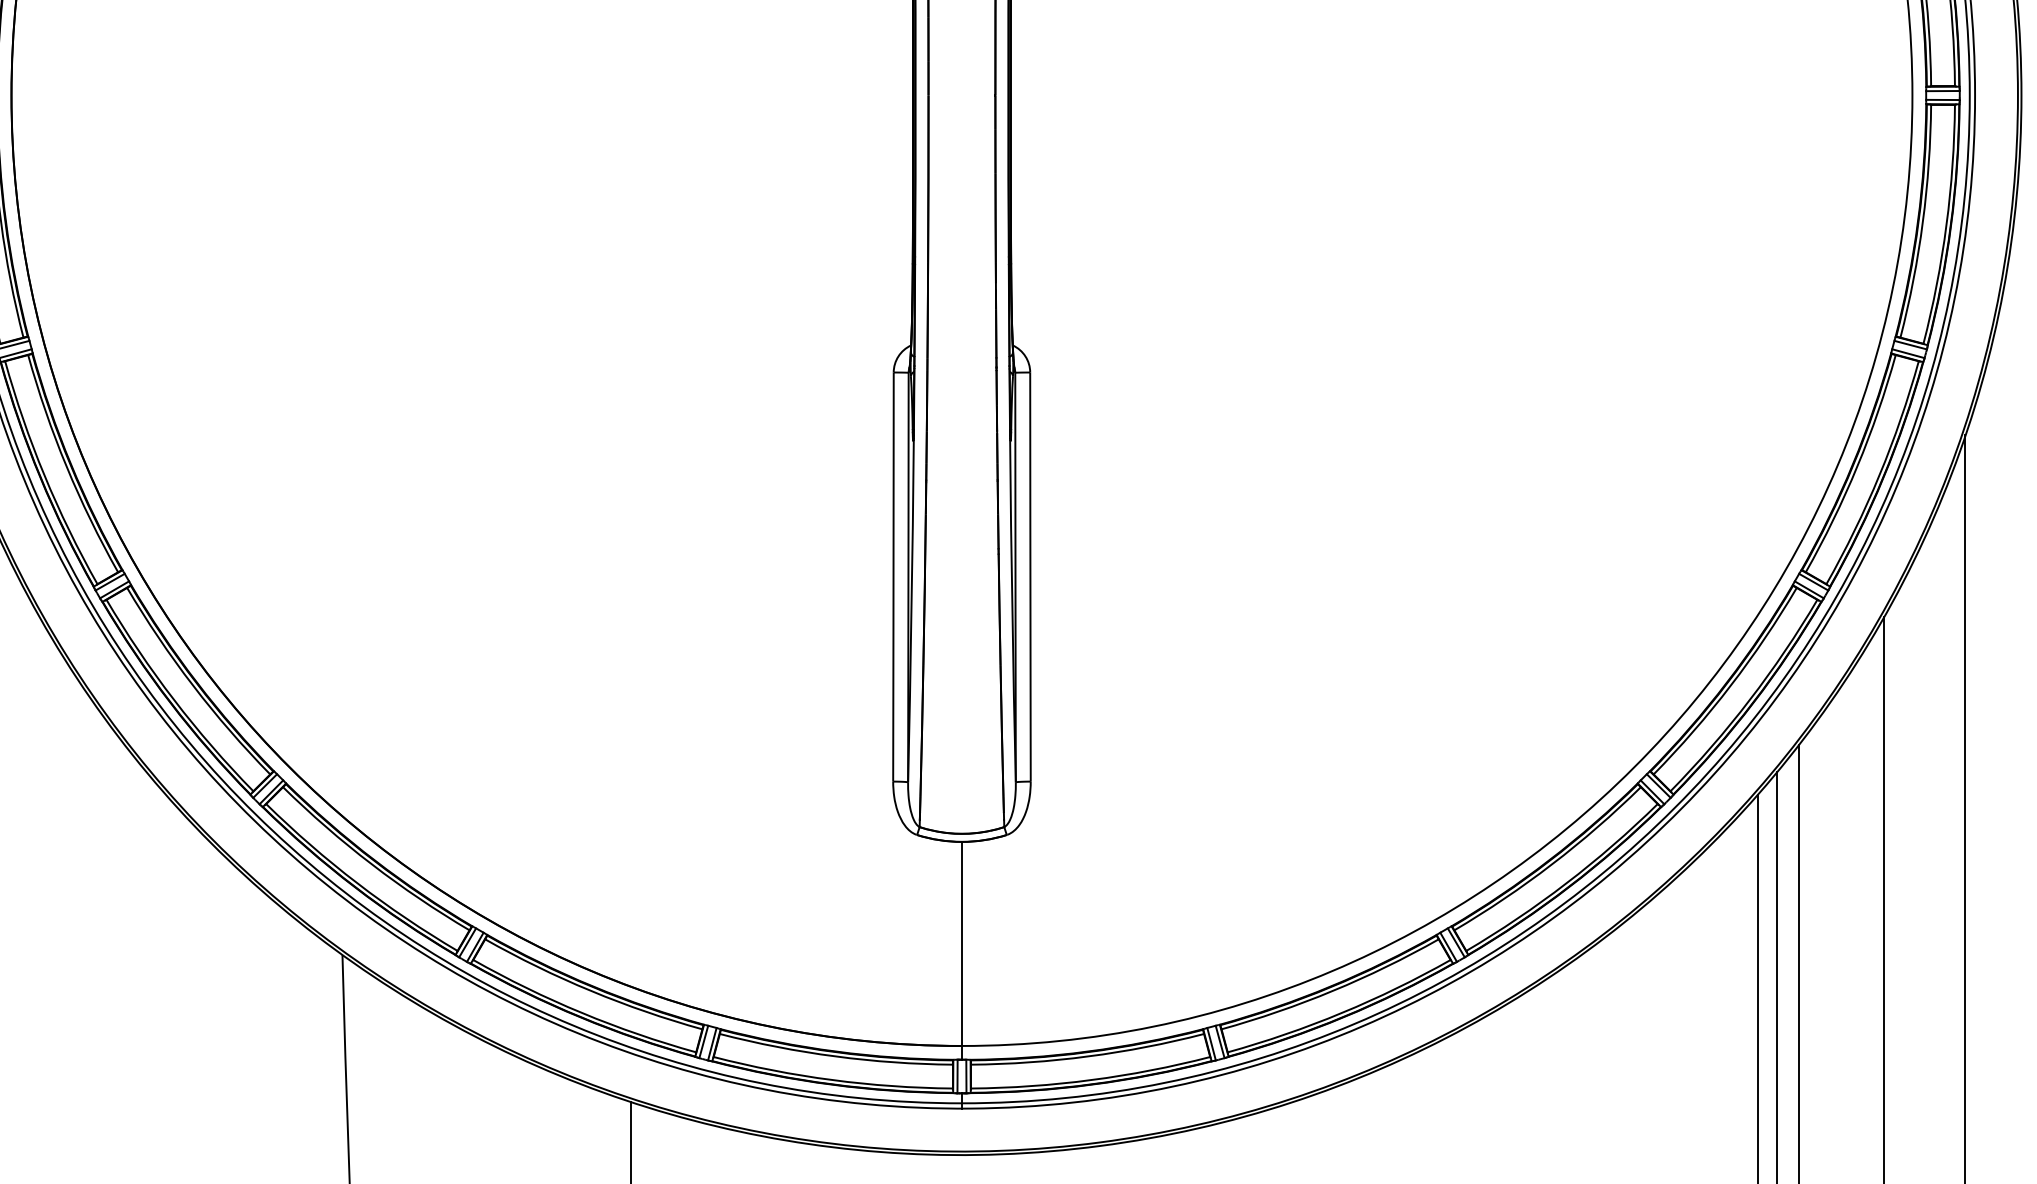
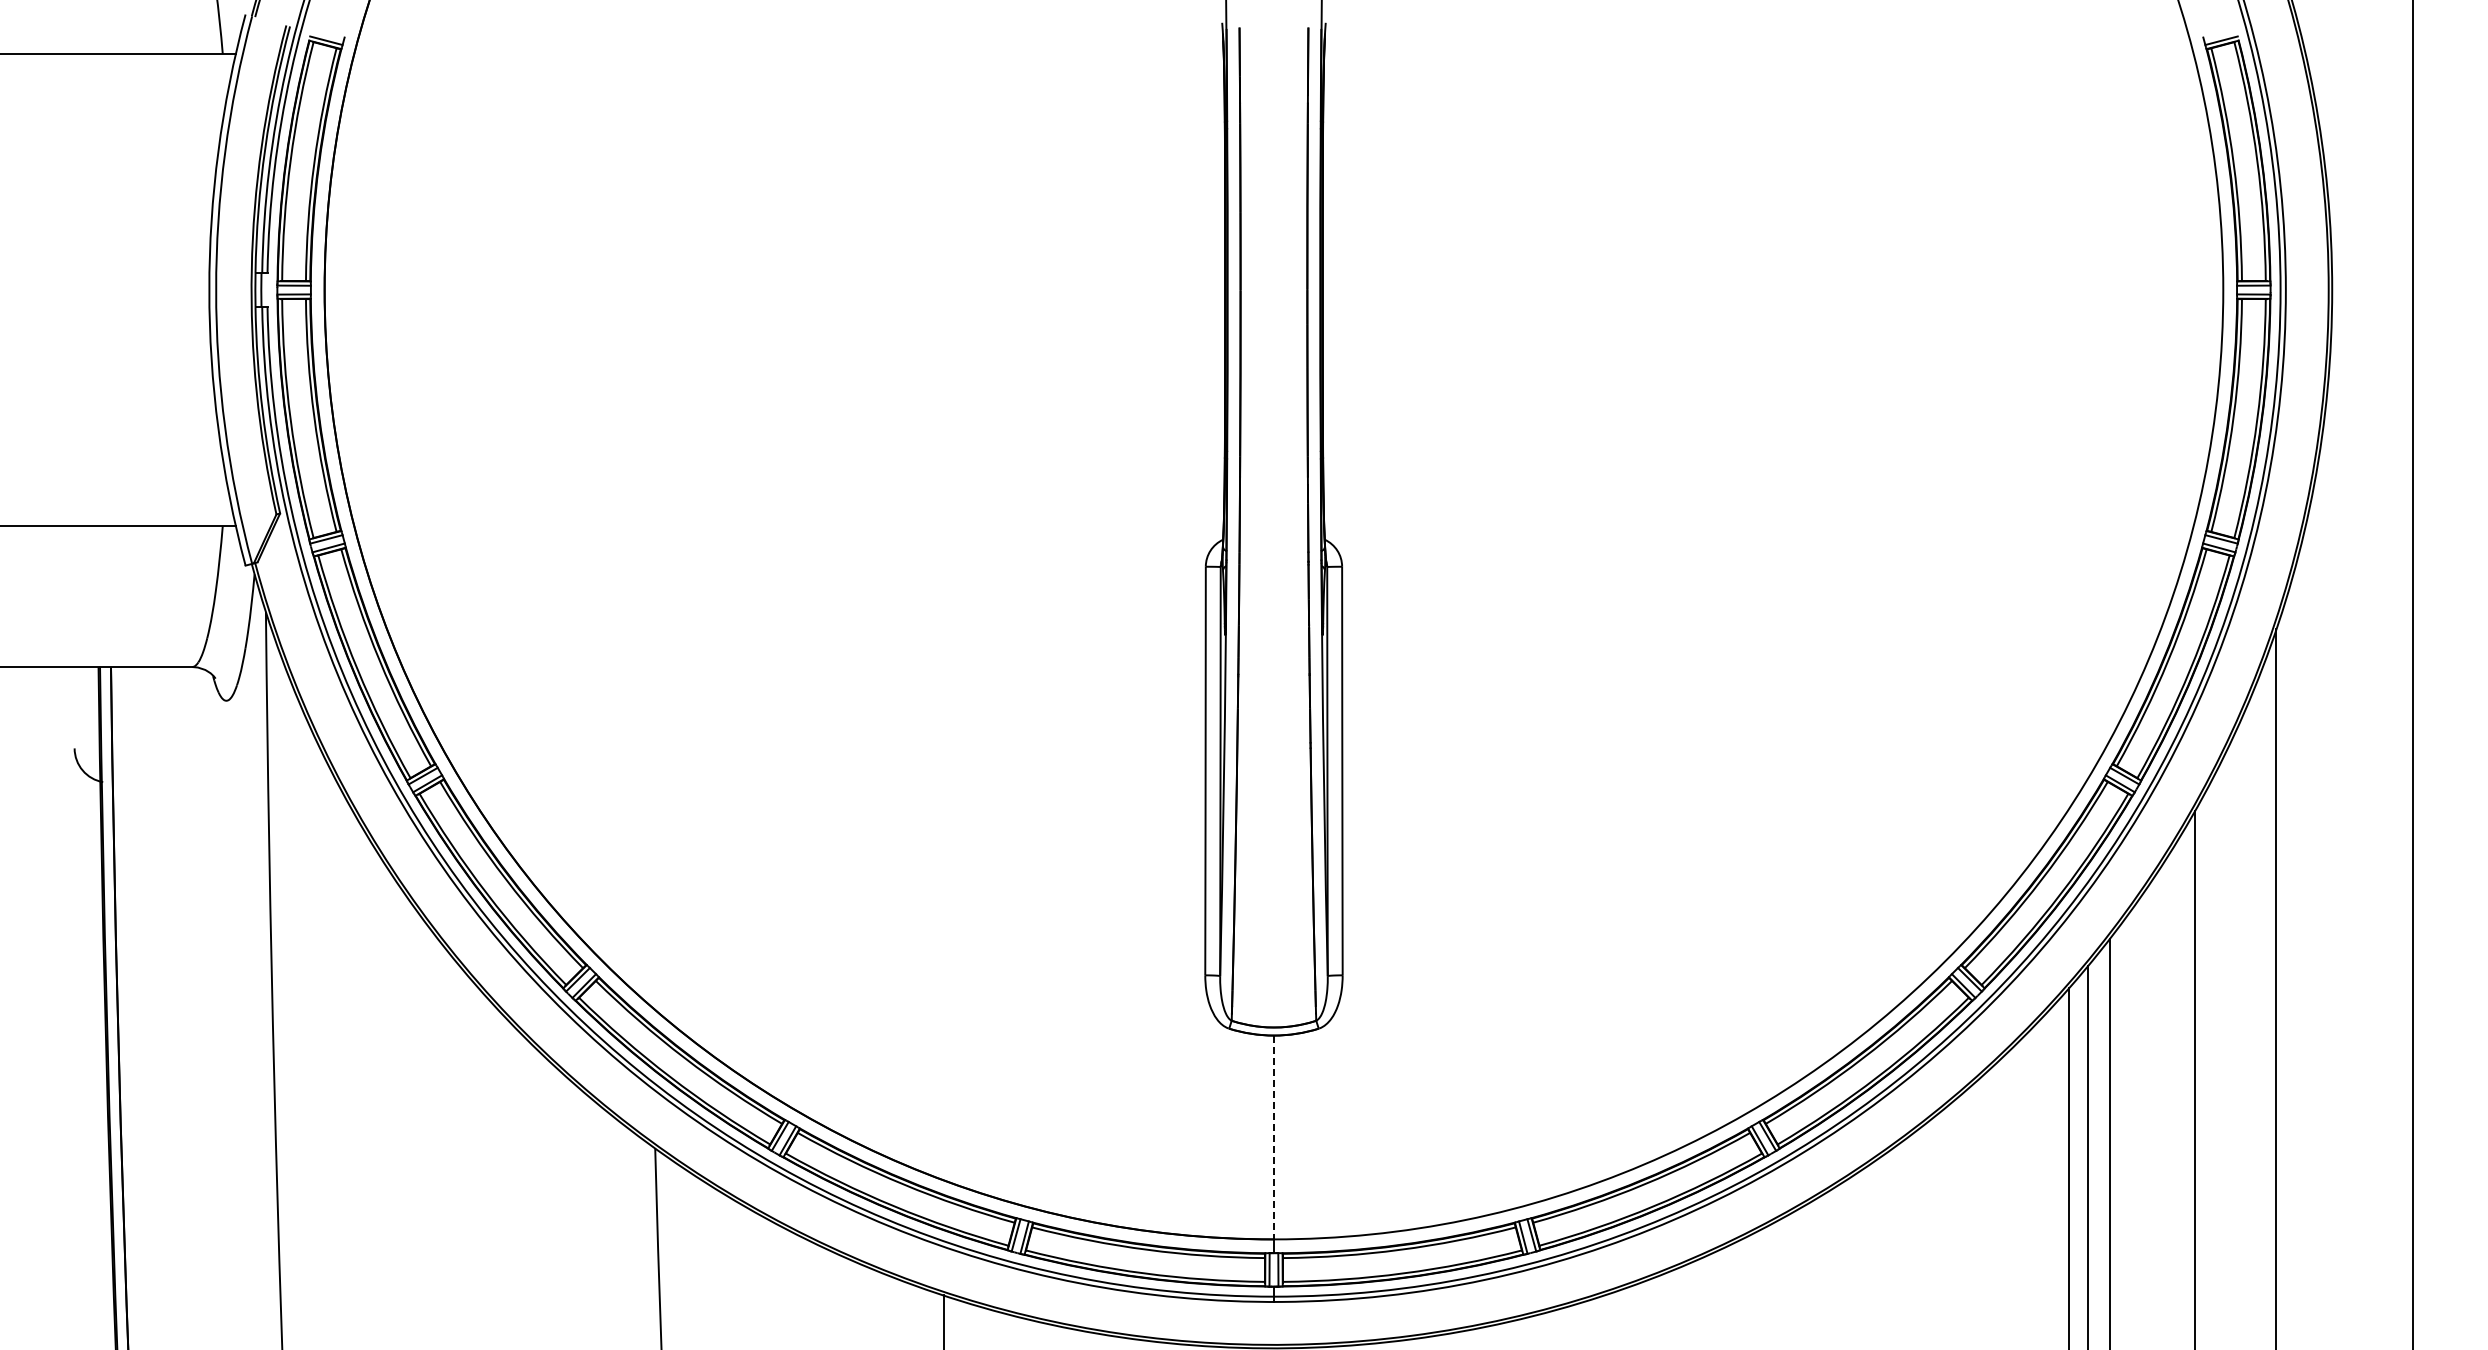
line: (961, 943) -> (1273, 1137), solid -> dashed

